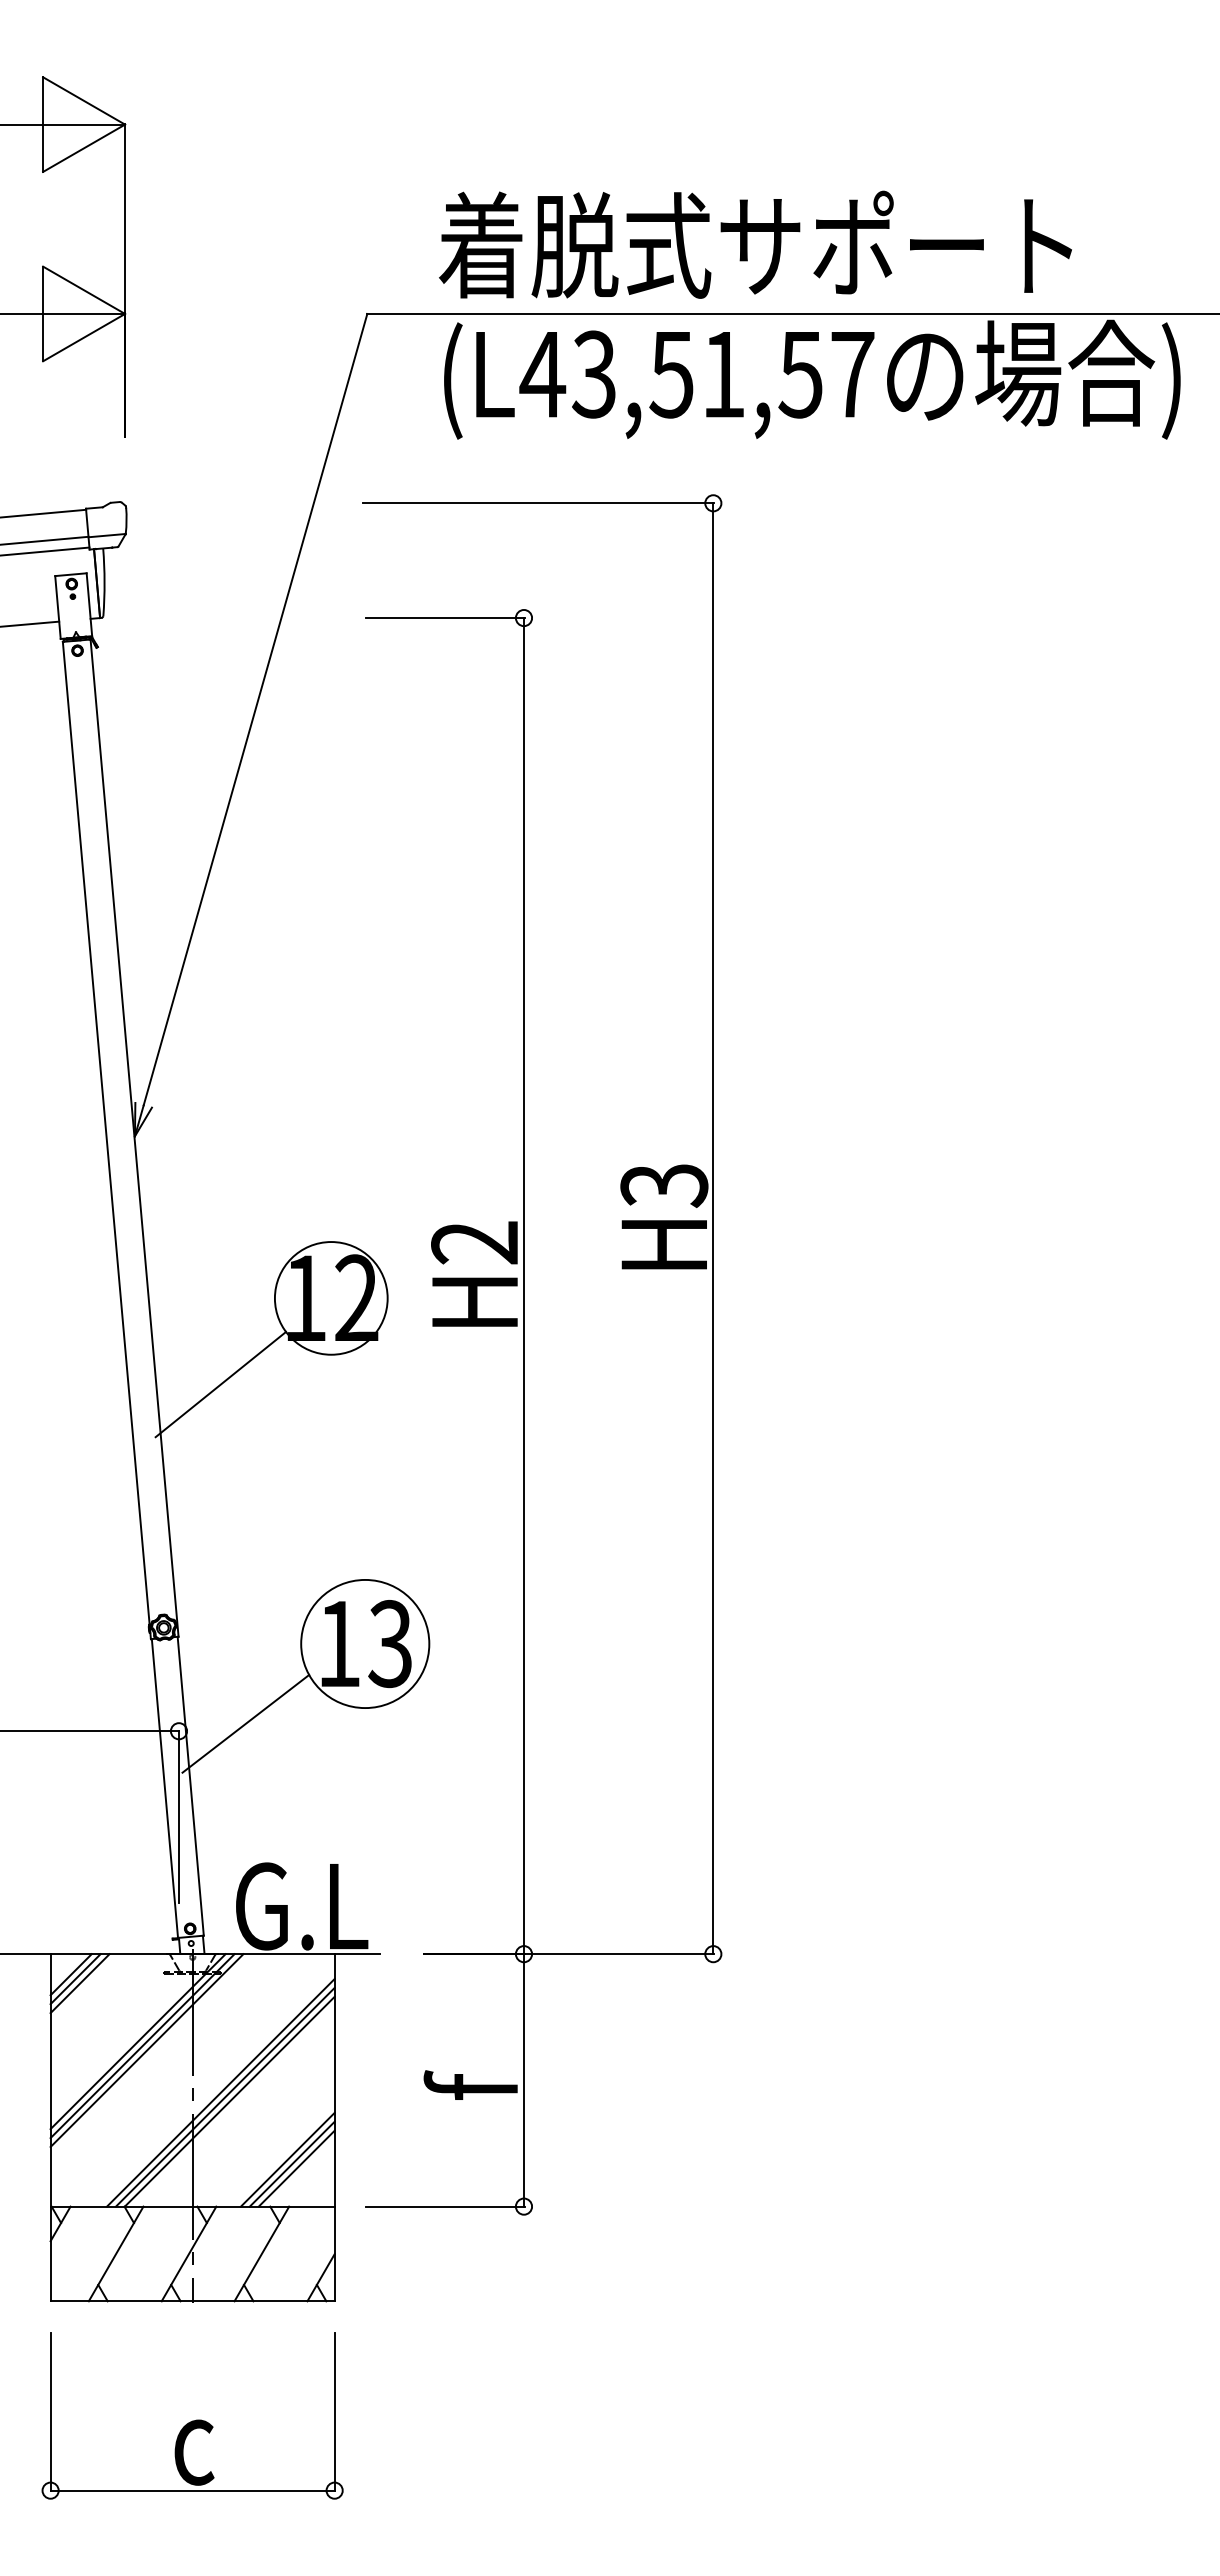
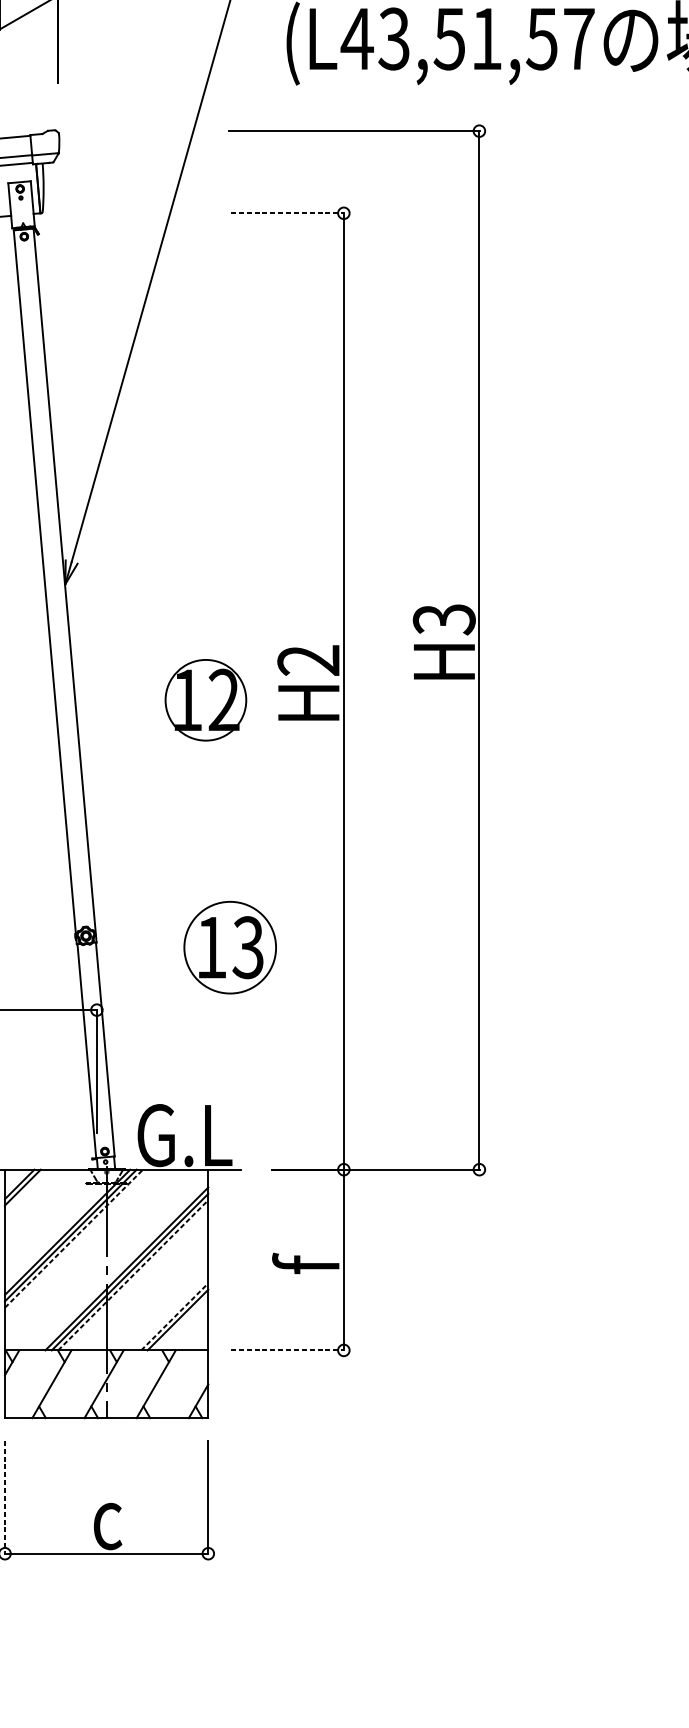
line: (445, 618) -> (287, 213), solid -> dashed
line: (220, 1384) -> (126, 761), removed
line: (245, 1723) -> (144, 1004), removed
line: (79, 1983) -> (25, 1190), removed
line: (147, 2050) -> (74, 1238), solid -> dashed
line: (230, 2101) -> (133, 1275), solid -> dashed
line: (288, 2159) -> (175, 1316), solid -> dashed
line: (296, 2168) -> (181, 1323), removed
line: (445, 2206) -> (287, 1350), solid -> dashed
line: (50, 2412) -> (4, 1497), solid -> dashed

